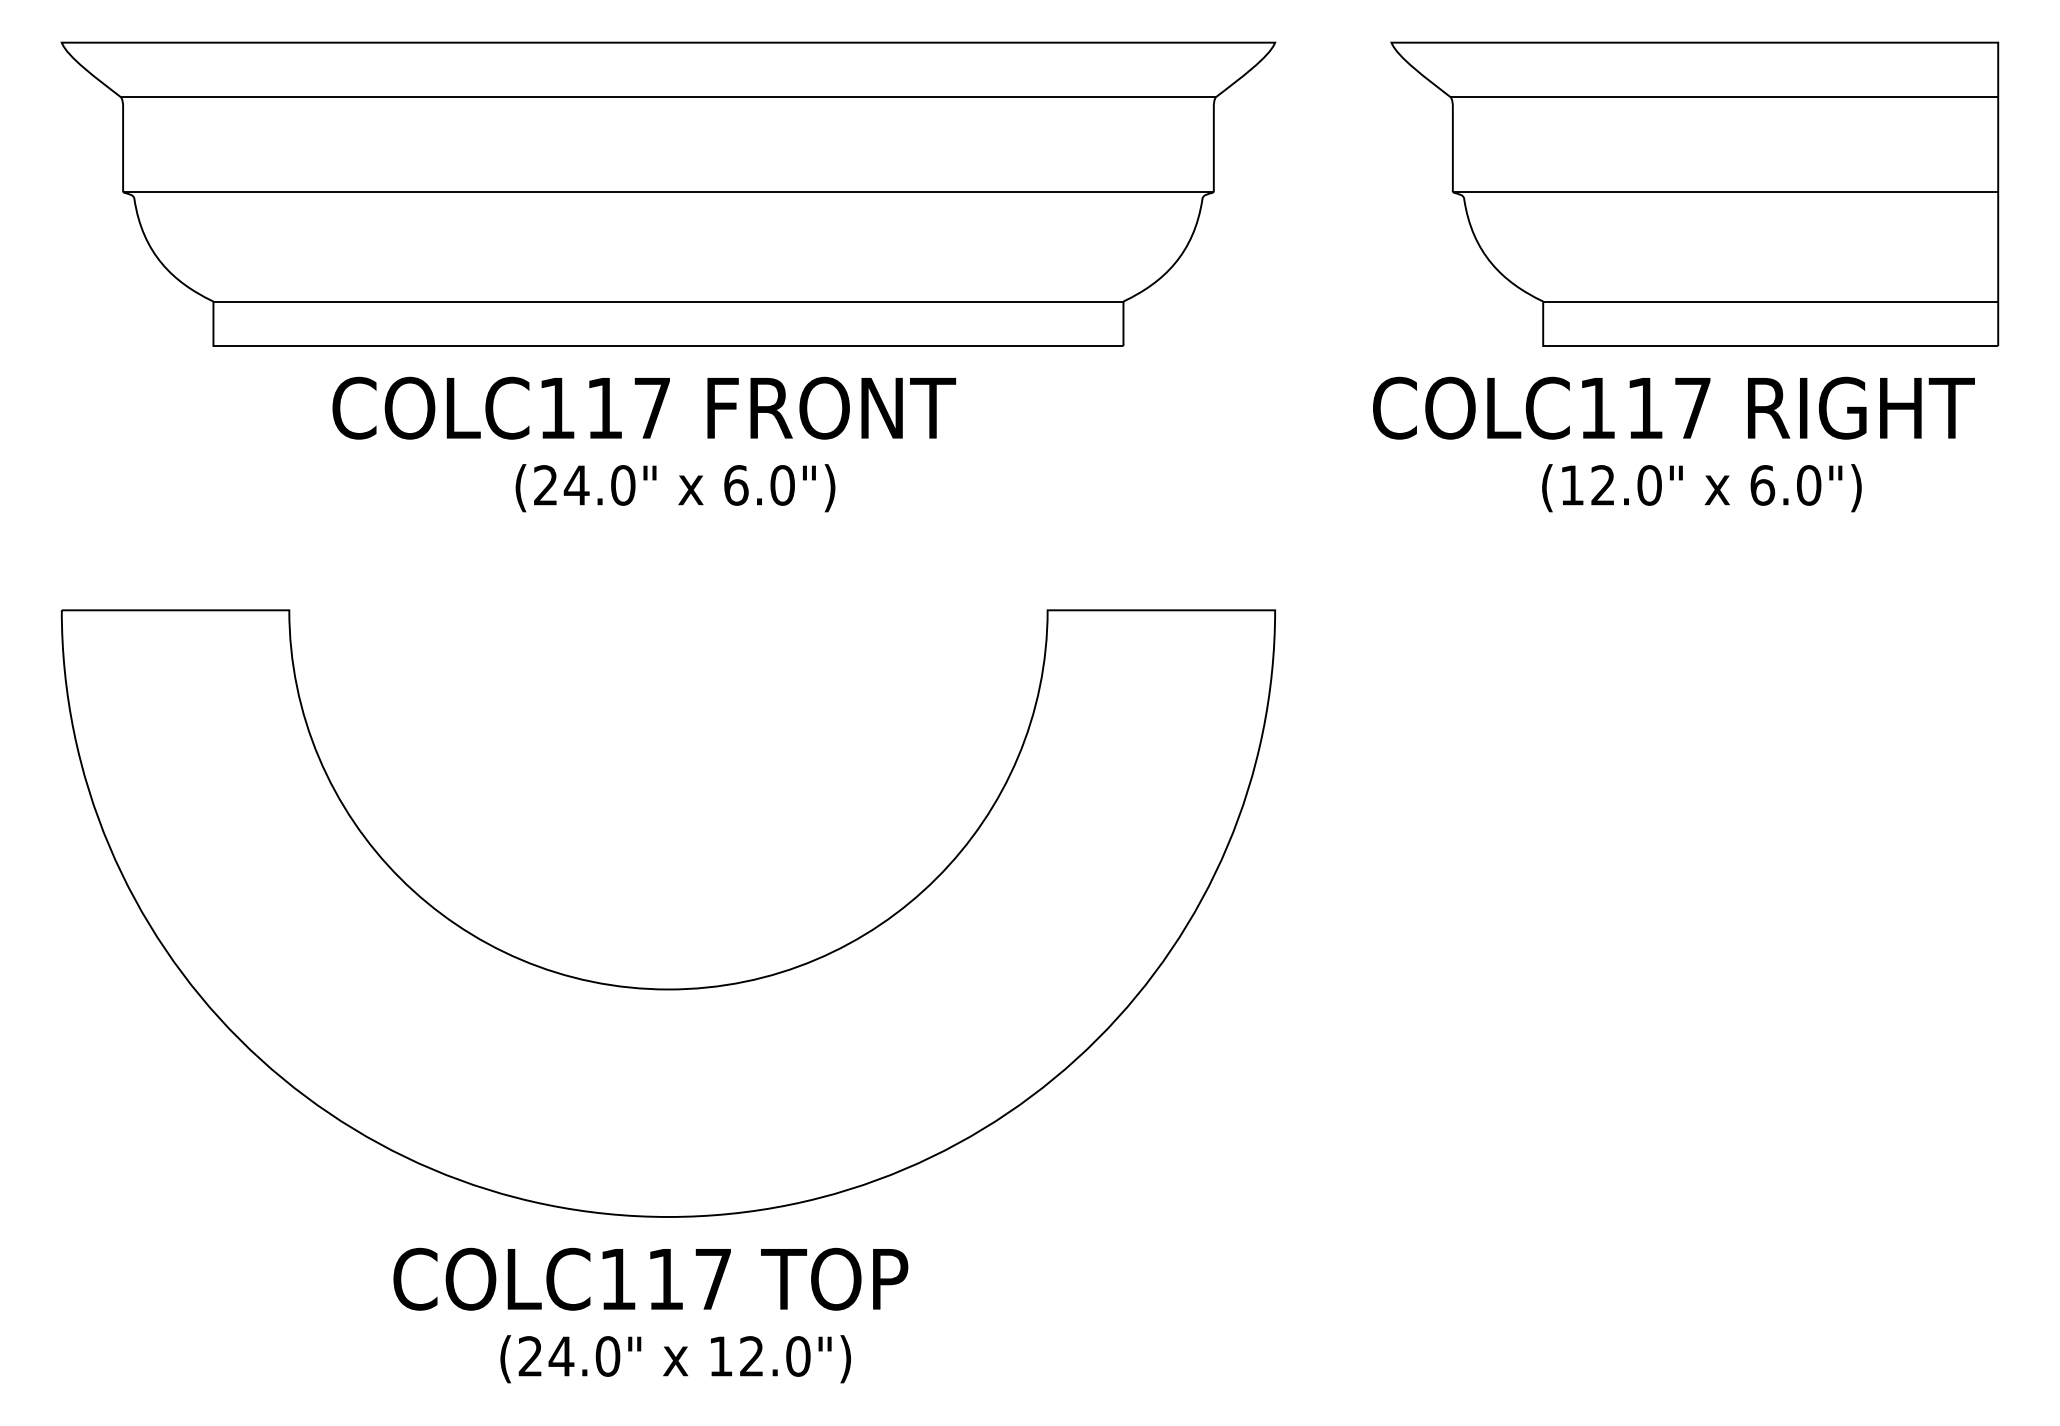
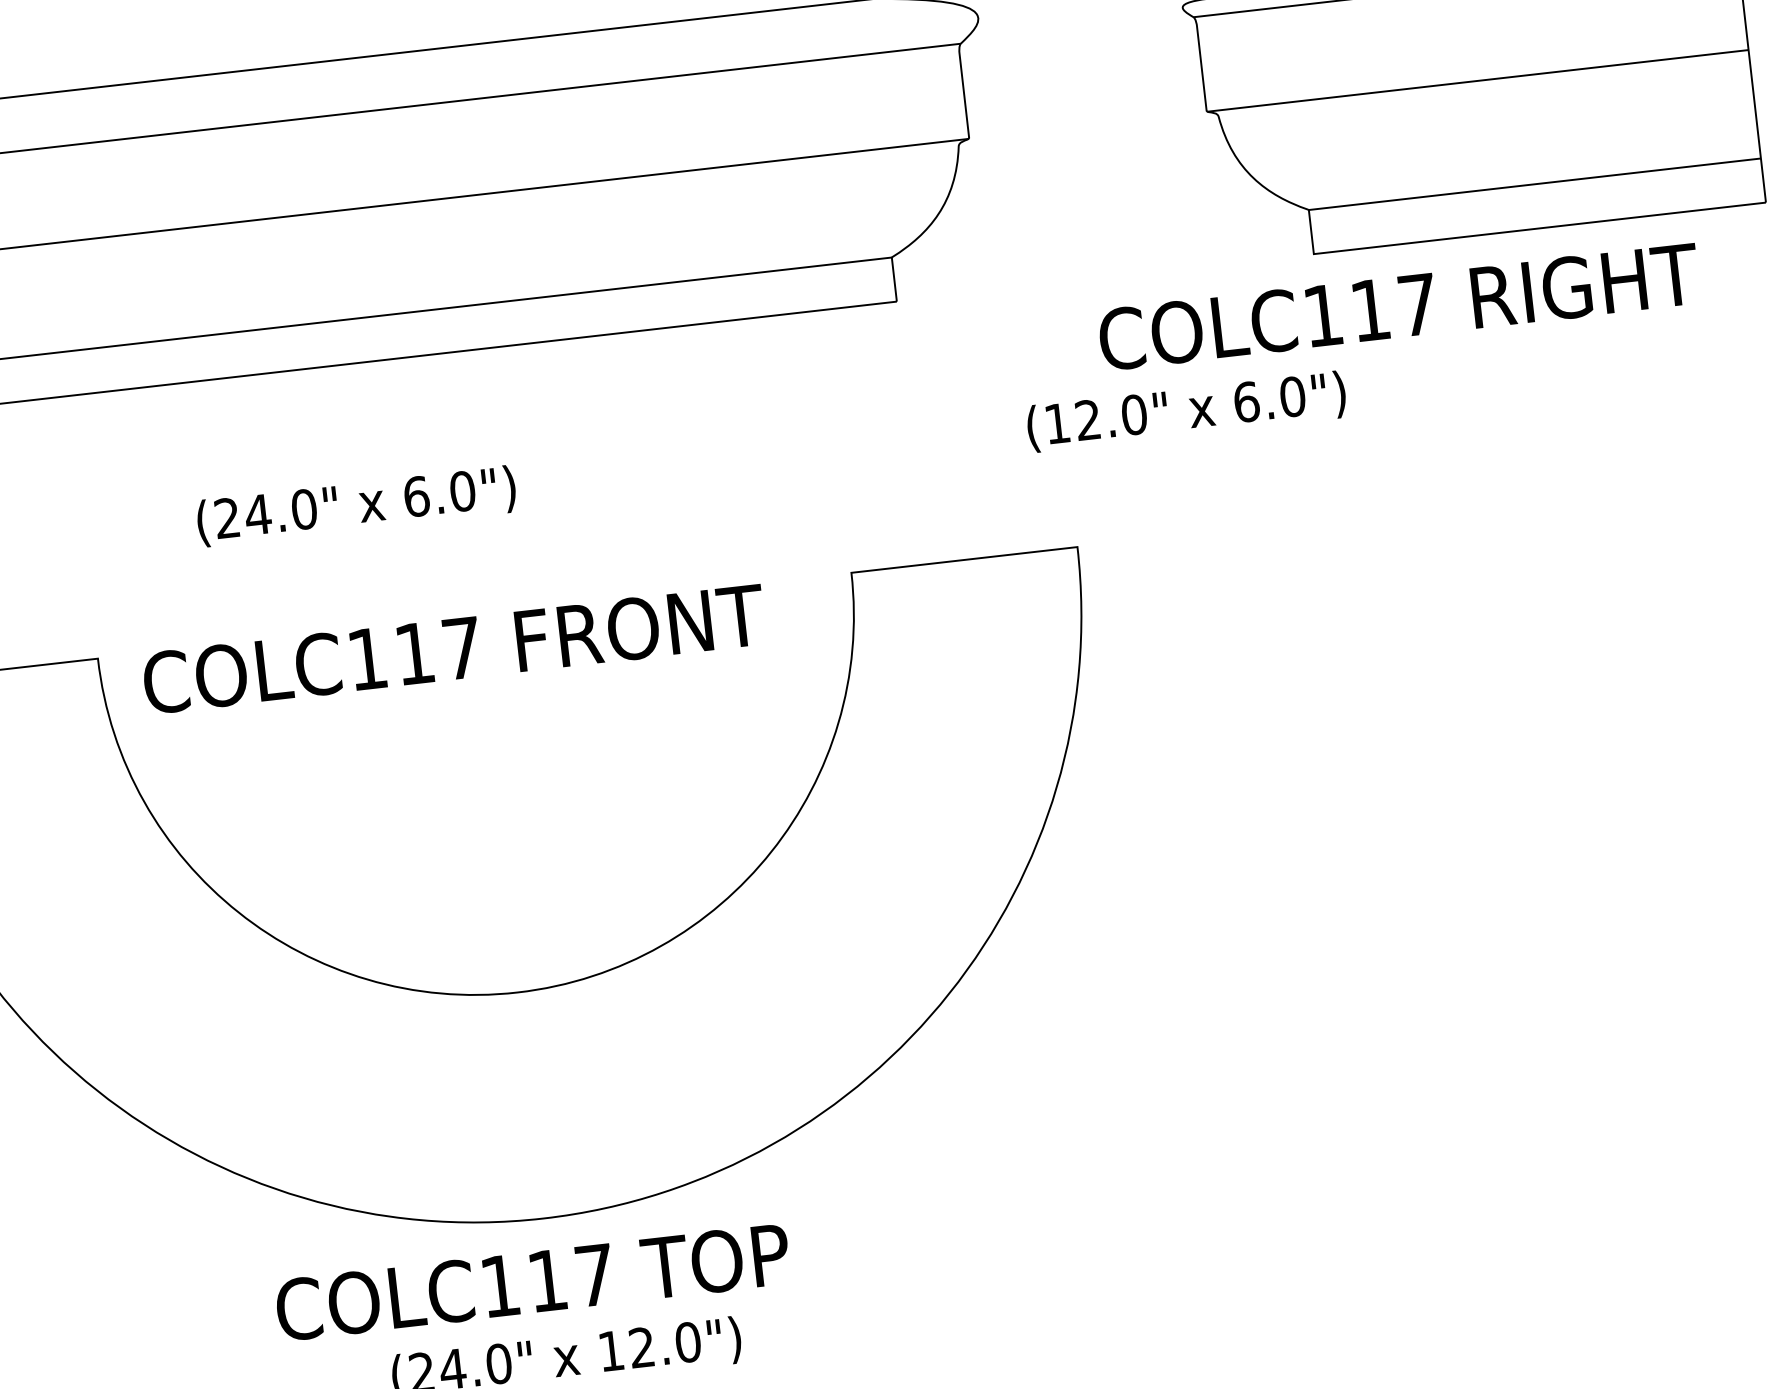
text: (644, 407) -> (454, 648), moved
text: (1673, 407) -> (1398, 306), moved
text: (675, 488) -> (356, 506), moved
text: (1701, 488) -> (1186, 412), moved

